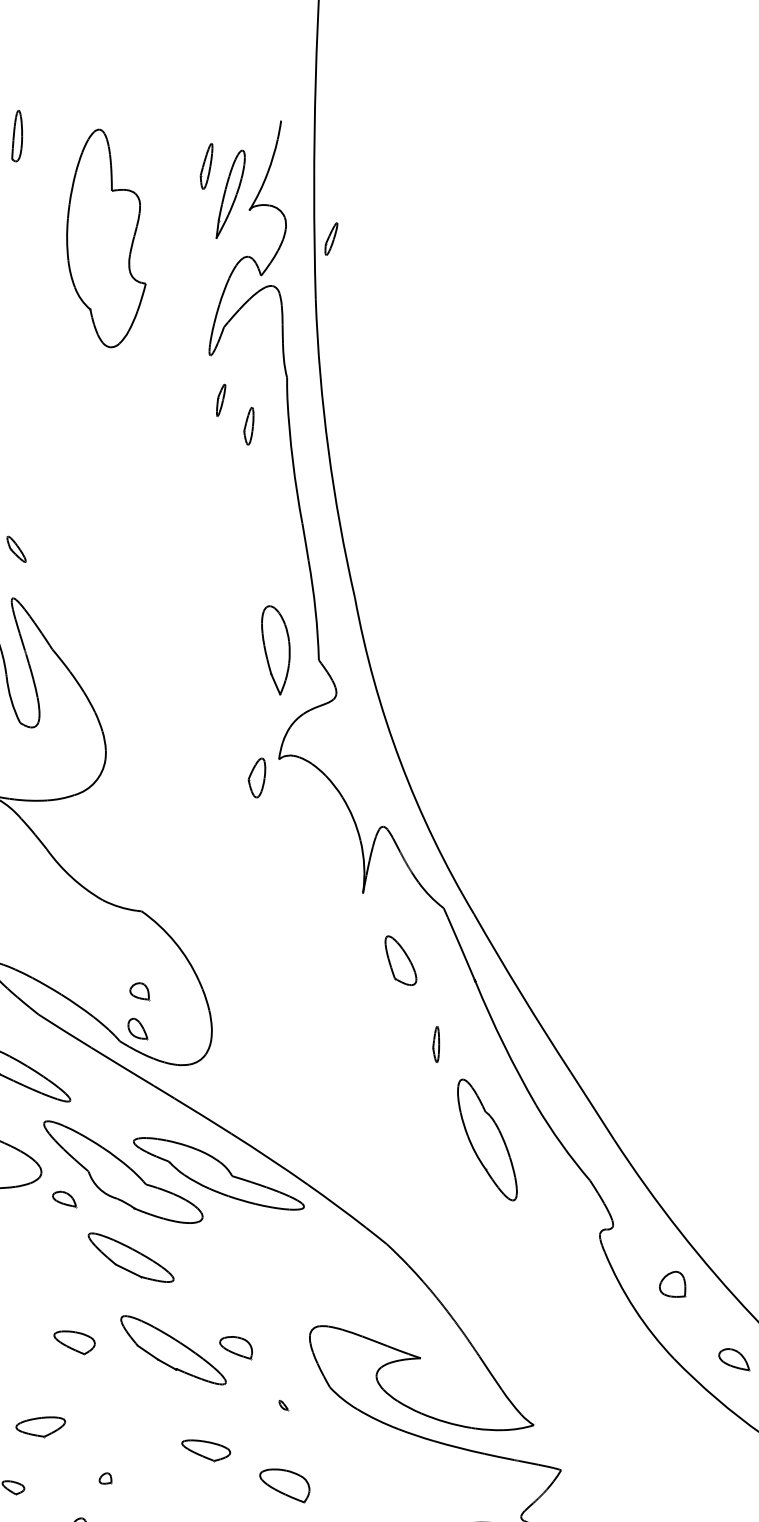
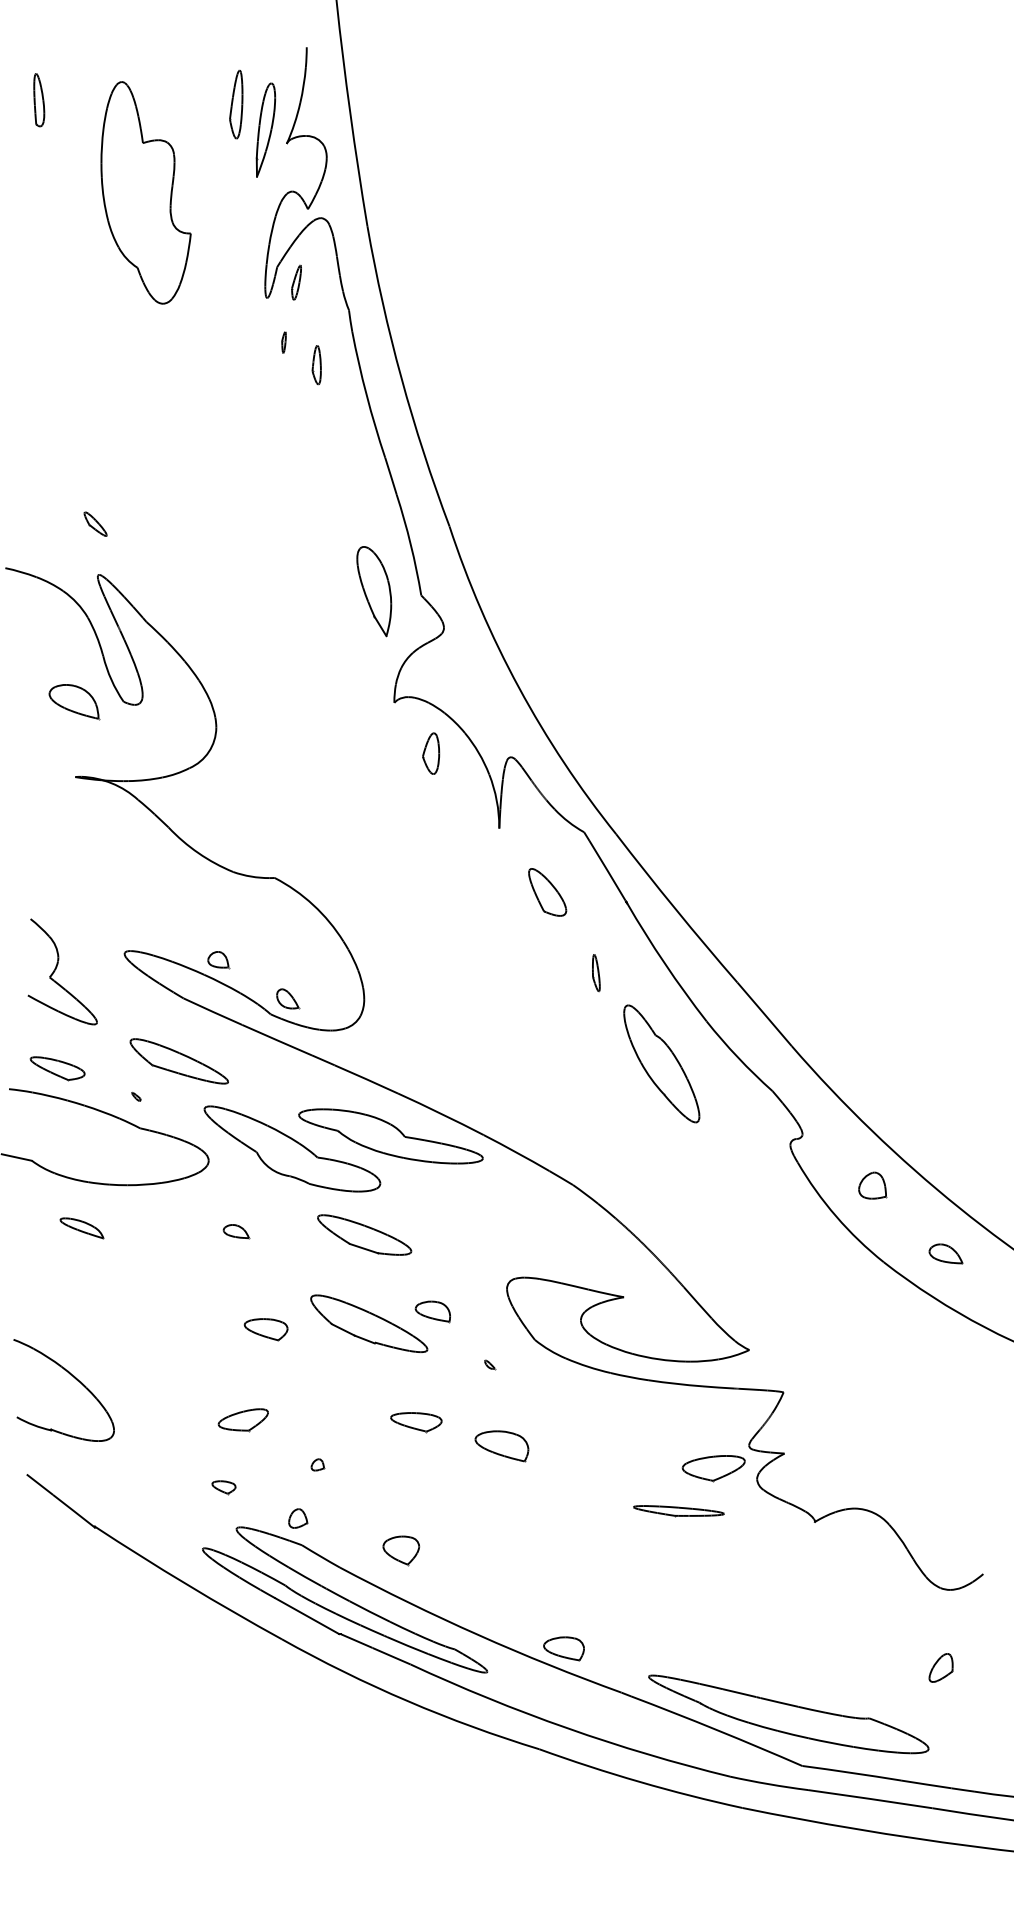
part: (206, 166) -> (236, 104), size x1.43
part: (331, 238) -> (296, 282), moved
part: (220, 400) -> (283, 342), size x0.62
part: (257, 777) -> (431, 753), moved
part: (140, 991) -> (218, 960), moved
part: (65, 1198) -> (236, 1231), moved
part: (131, 1257) -> (364, 1234), moved

